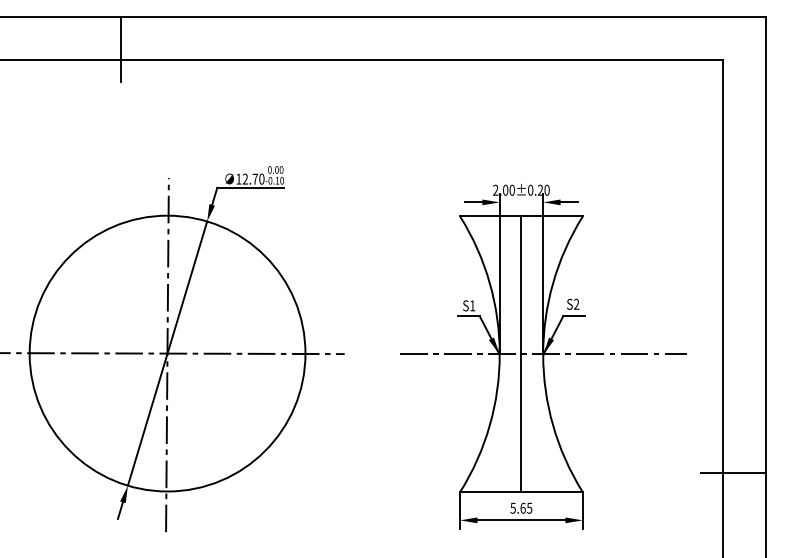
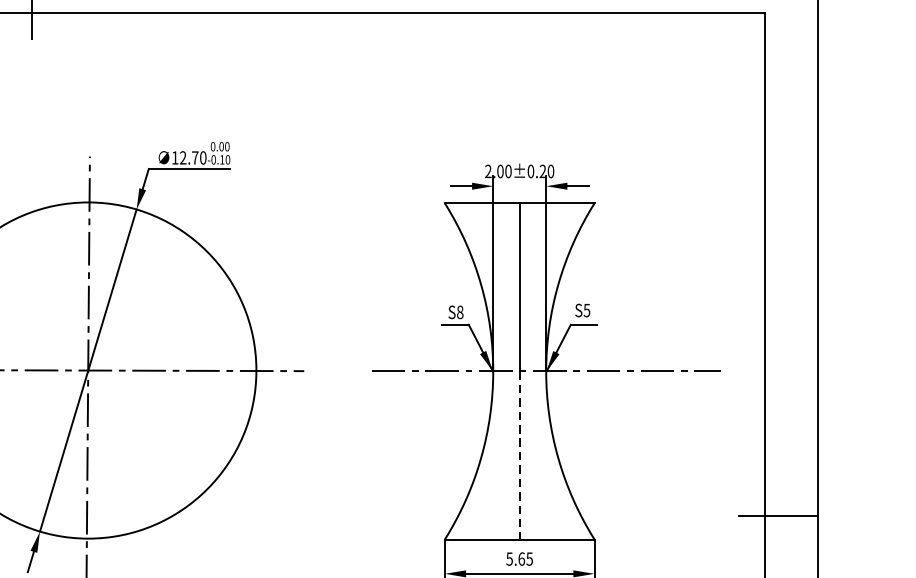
text: (576, 303) -> (586, 309), S2 -> S5
text: (472, 305) -> (460, 311), S1 -> S8
line: (521, 423) -> (519, 455), solid -> dashed

